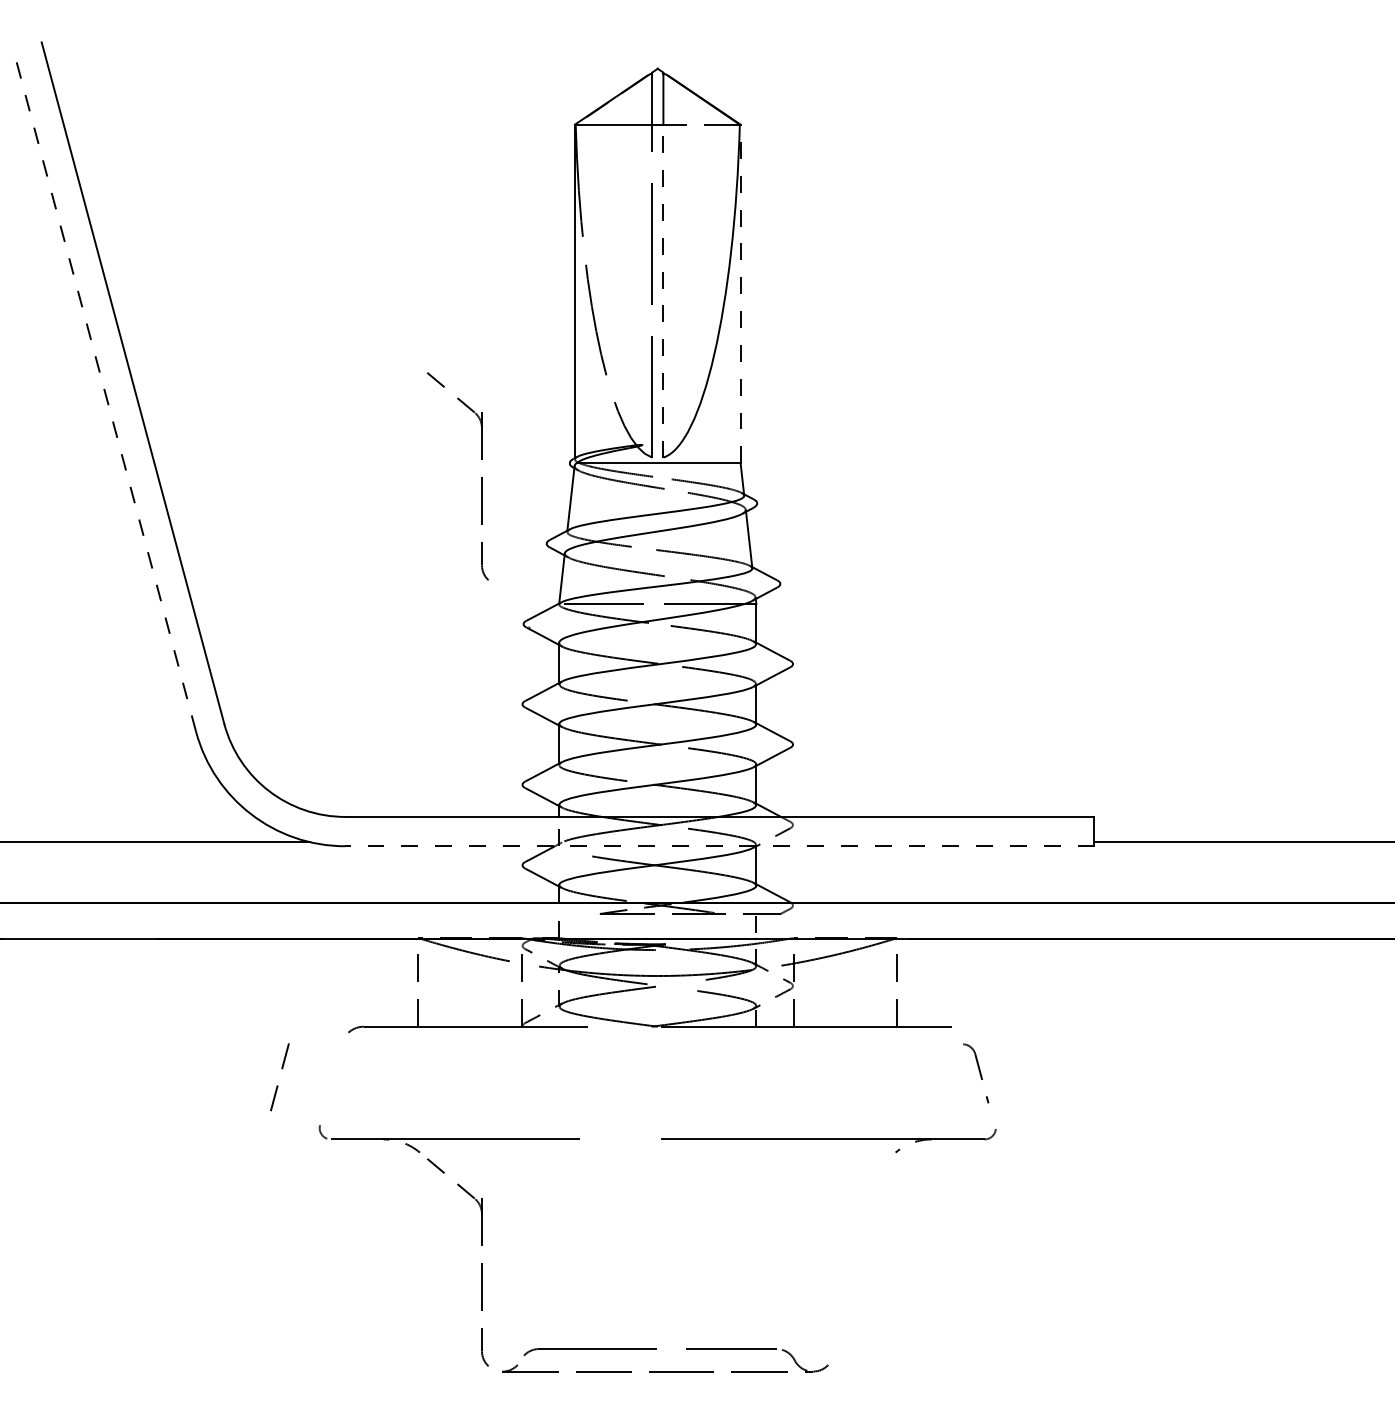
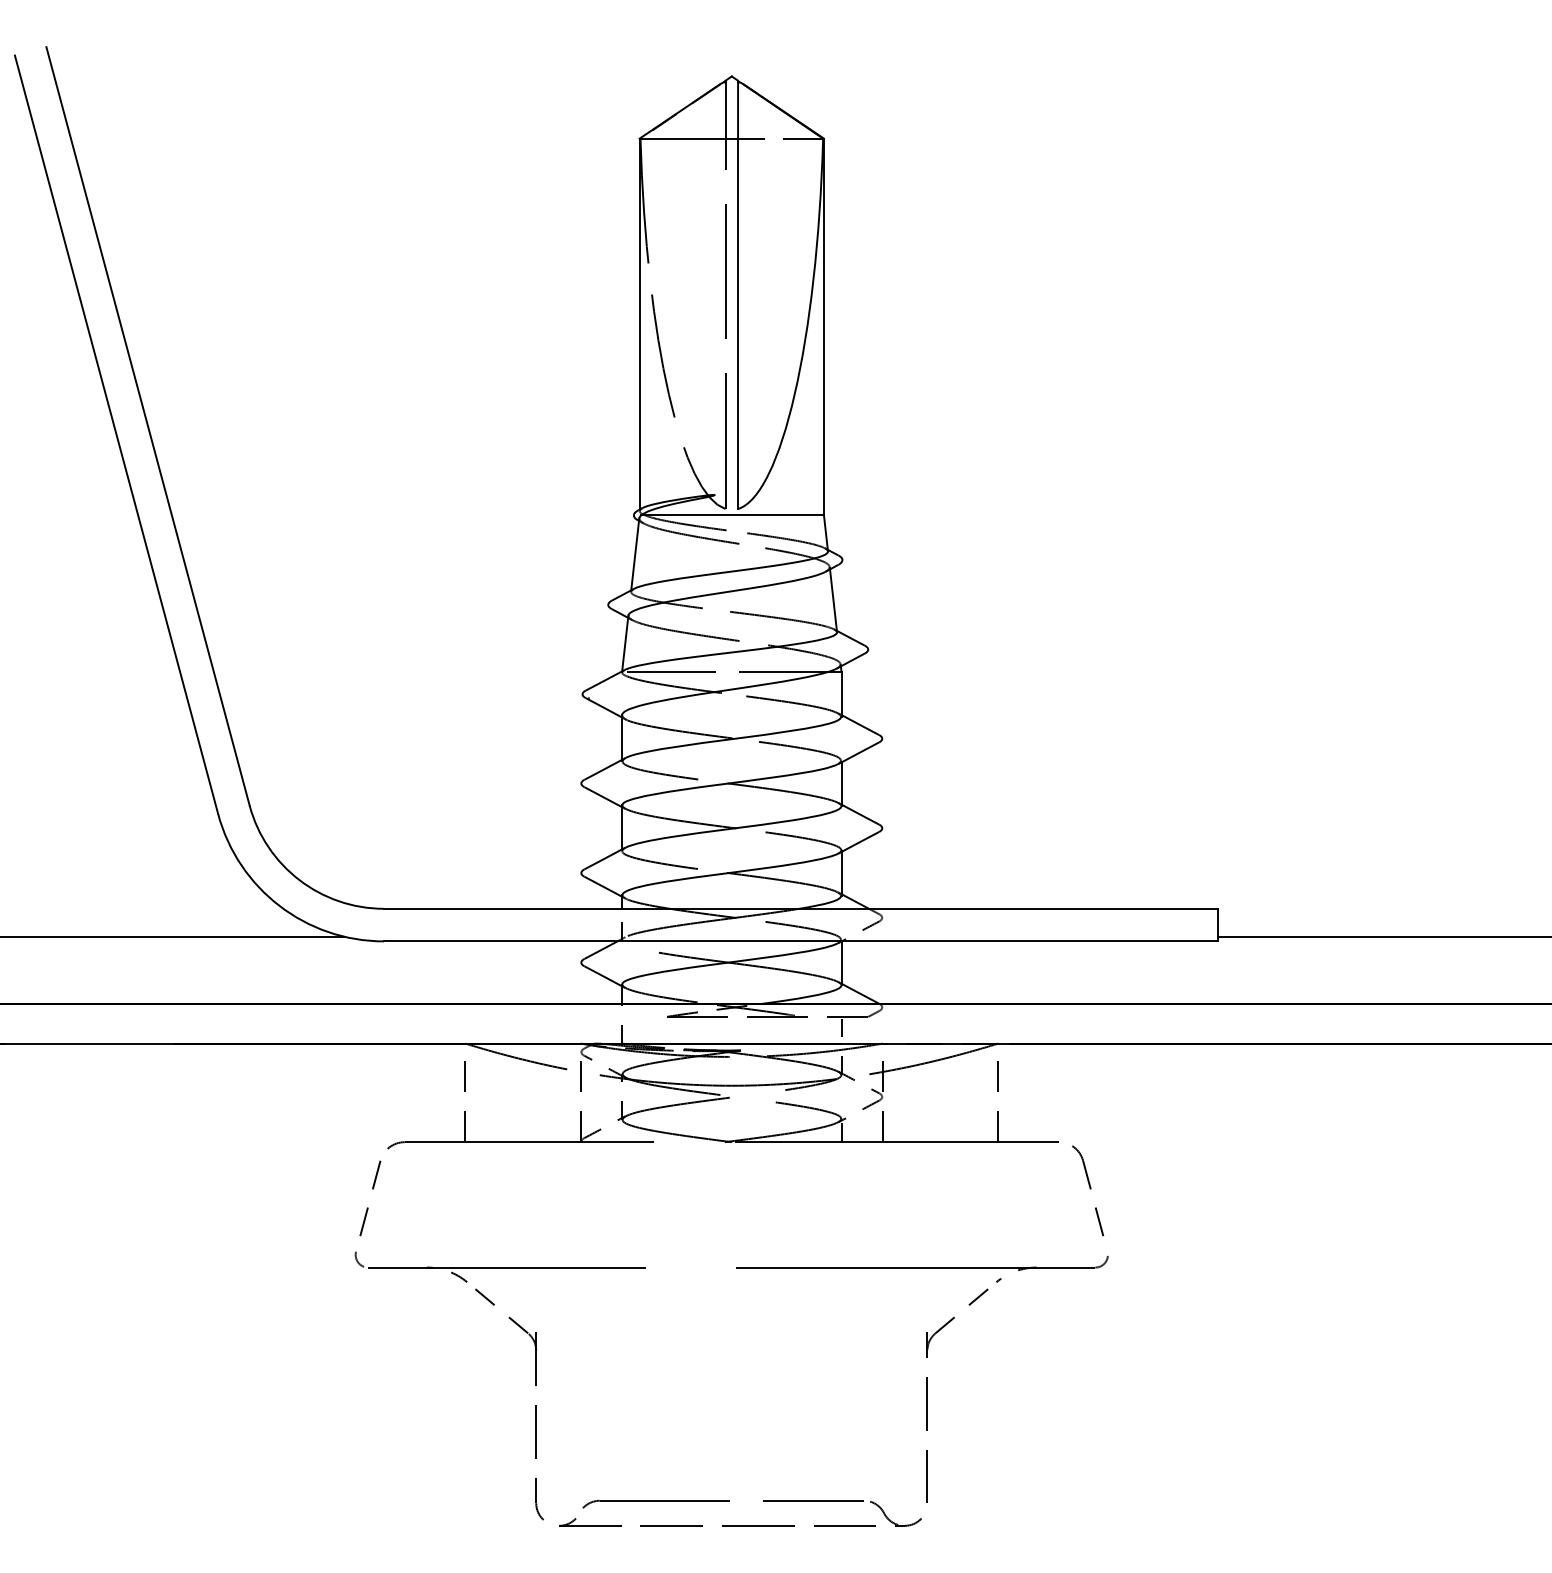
line: (663, 290) -> (738, 323), dashed -> solid
line: (740, 293) -> (823, 326), dashed -> solid
line: (104, 390) -> (116, 434), dashed -> solid
part: (481, 477) -> (535, 531), removed
line: (719, 846) -> (800, 941), dashed -> solid
part: (977, 1070) -> (1087, 1190), size x1.67
line: (278, 1085) -> (368, 1207), moved
part: (834, 1254) -> (928, 1395), added

